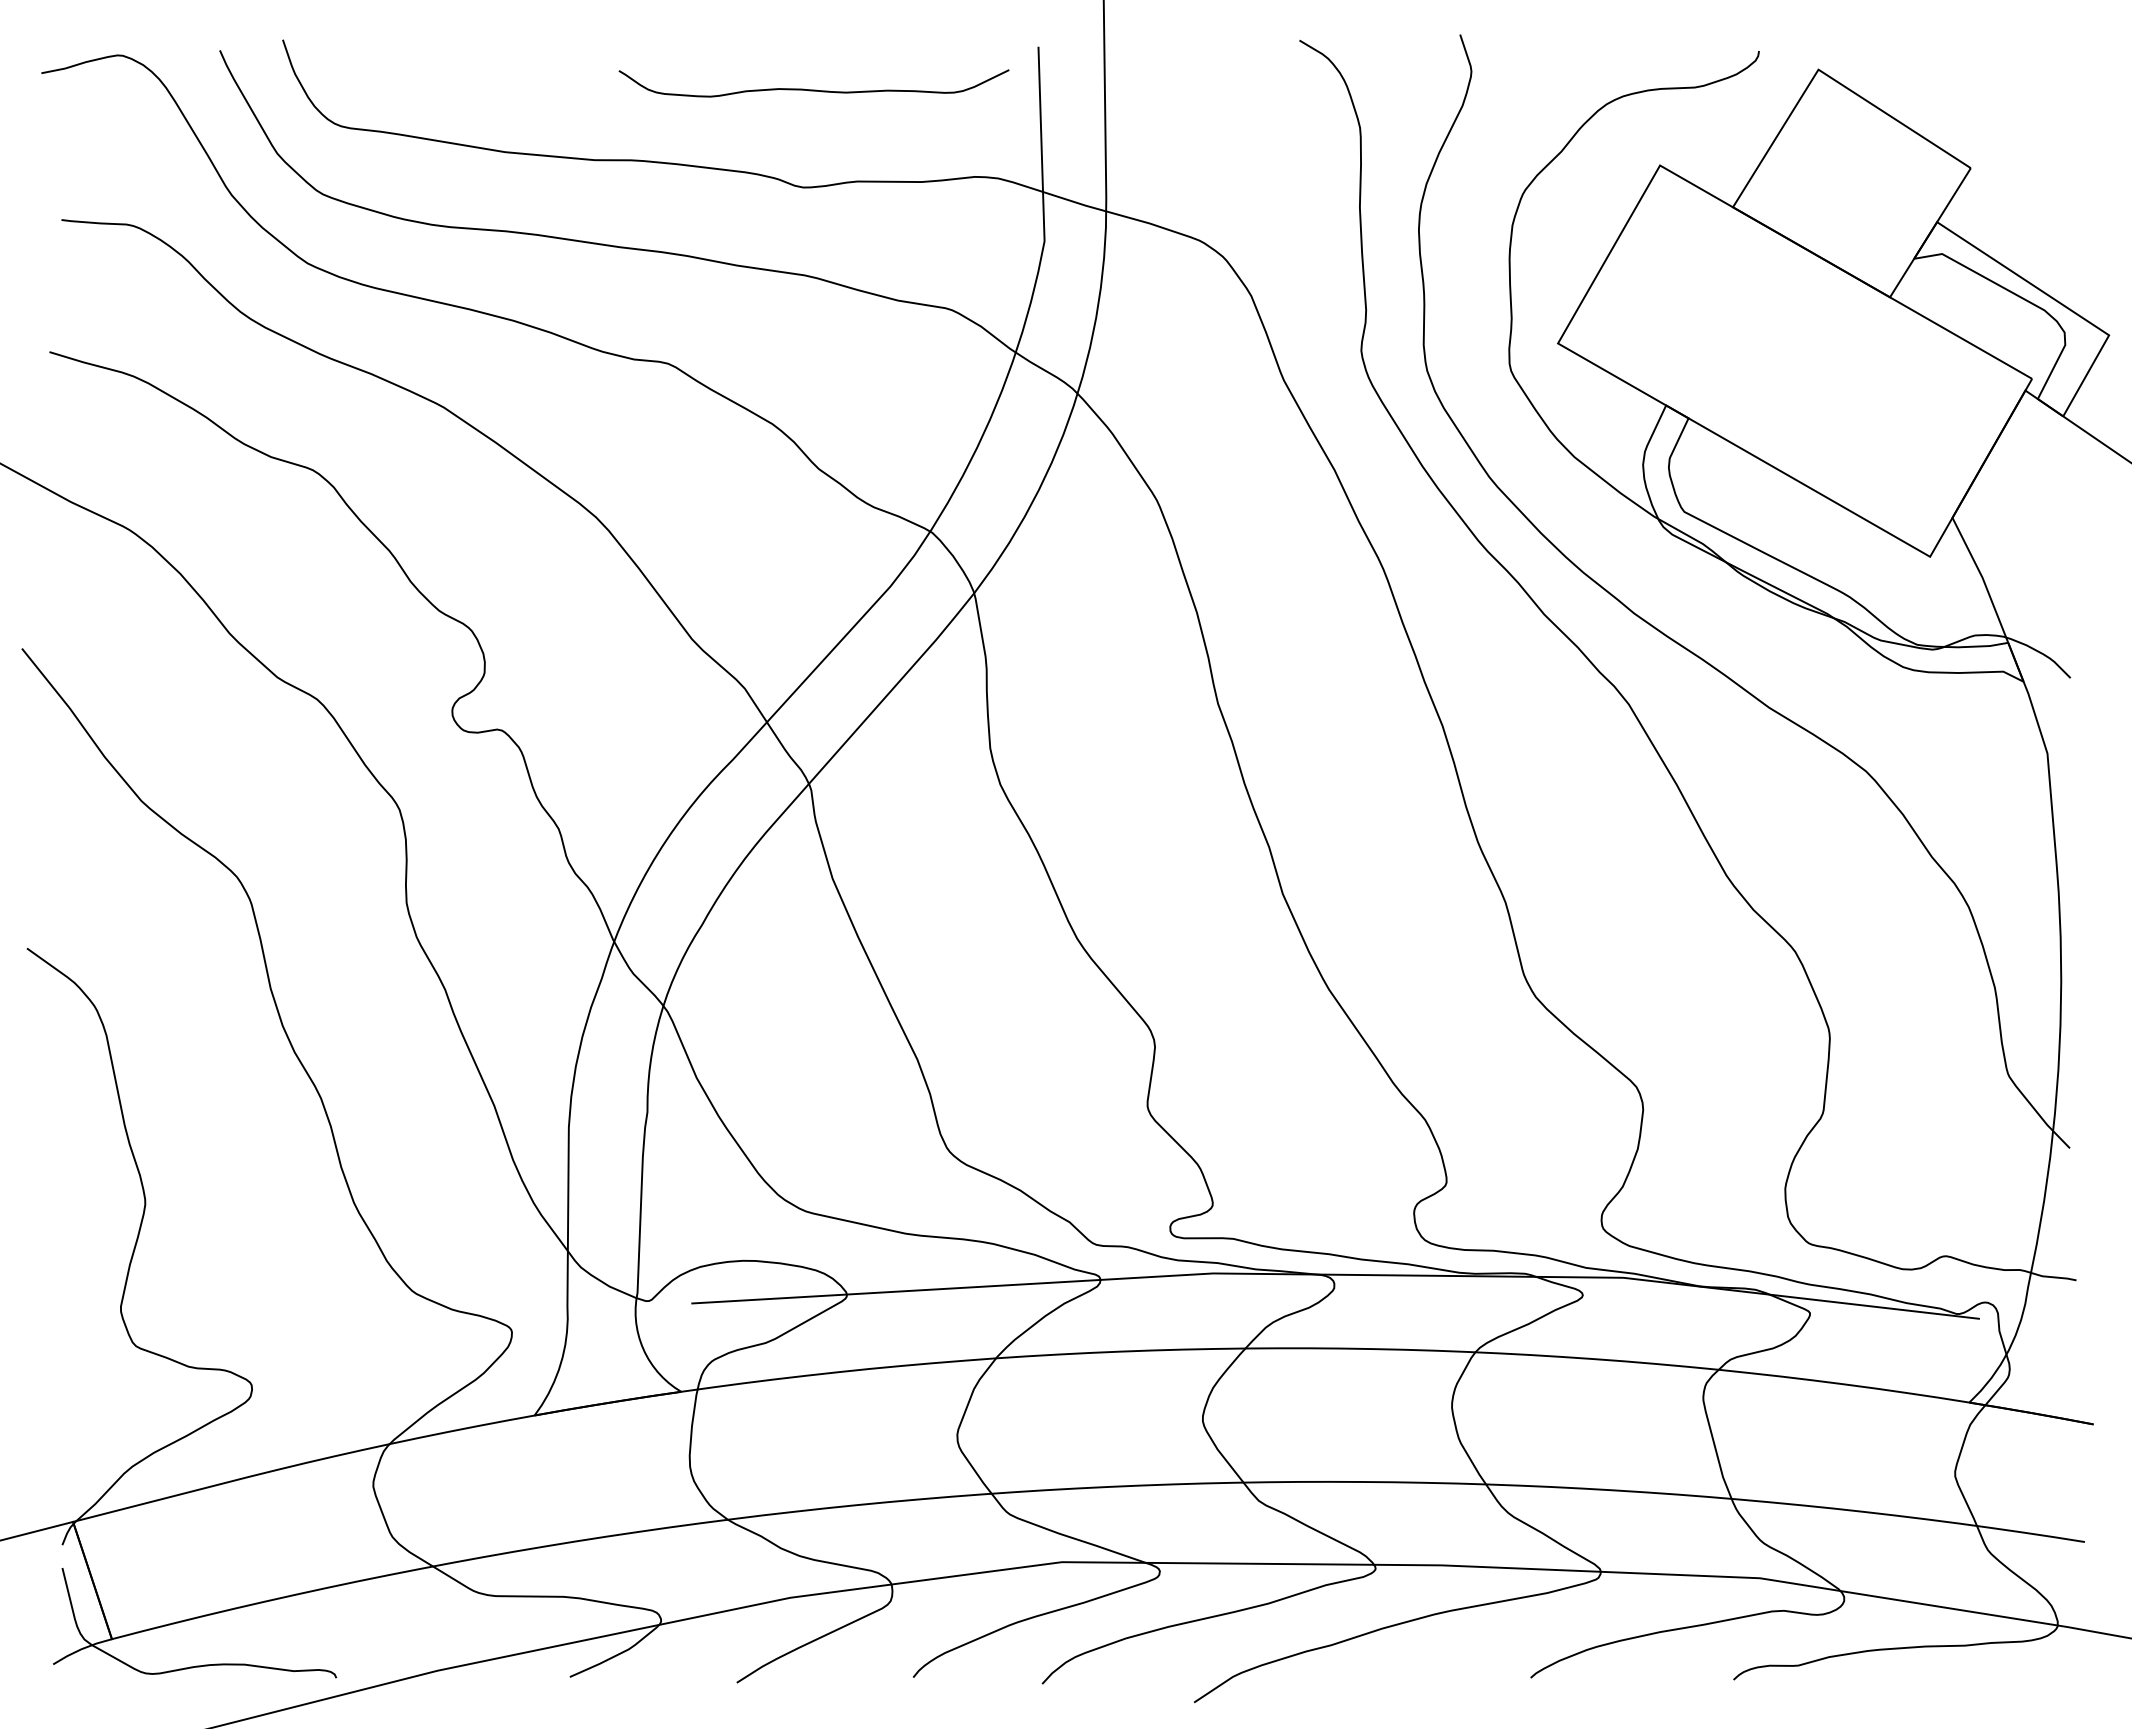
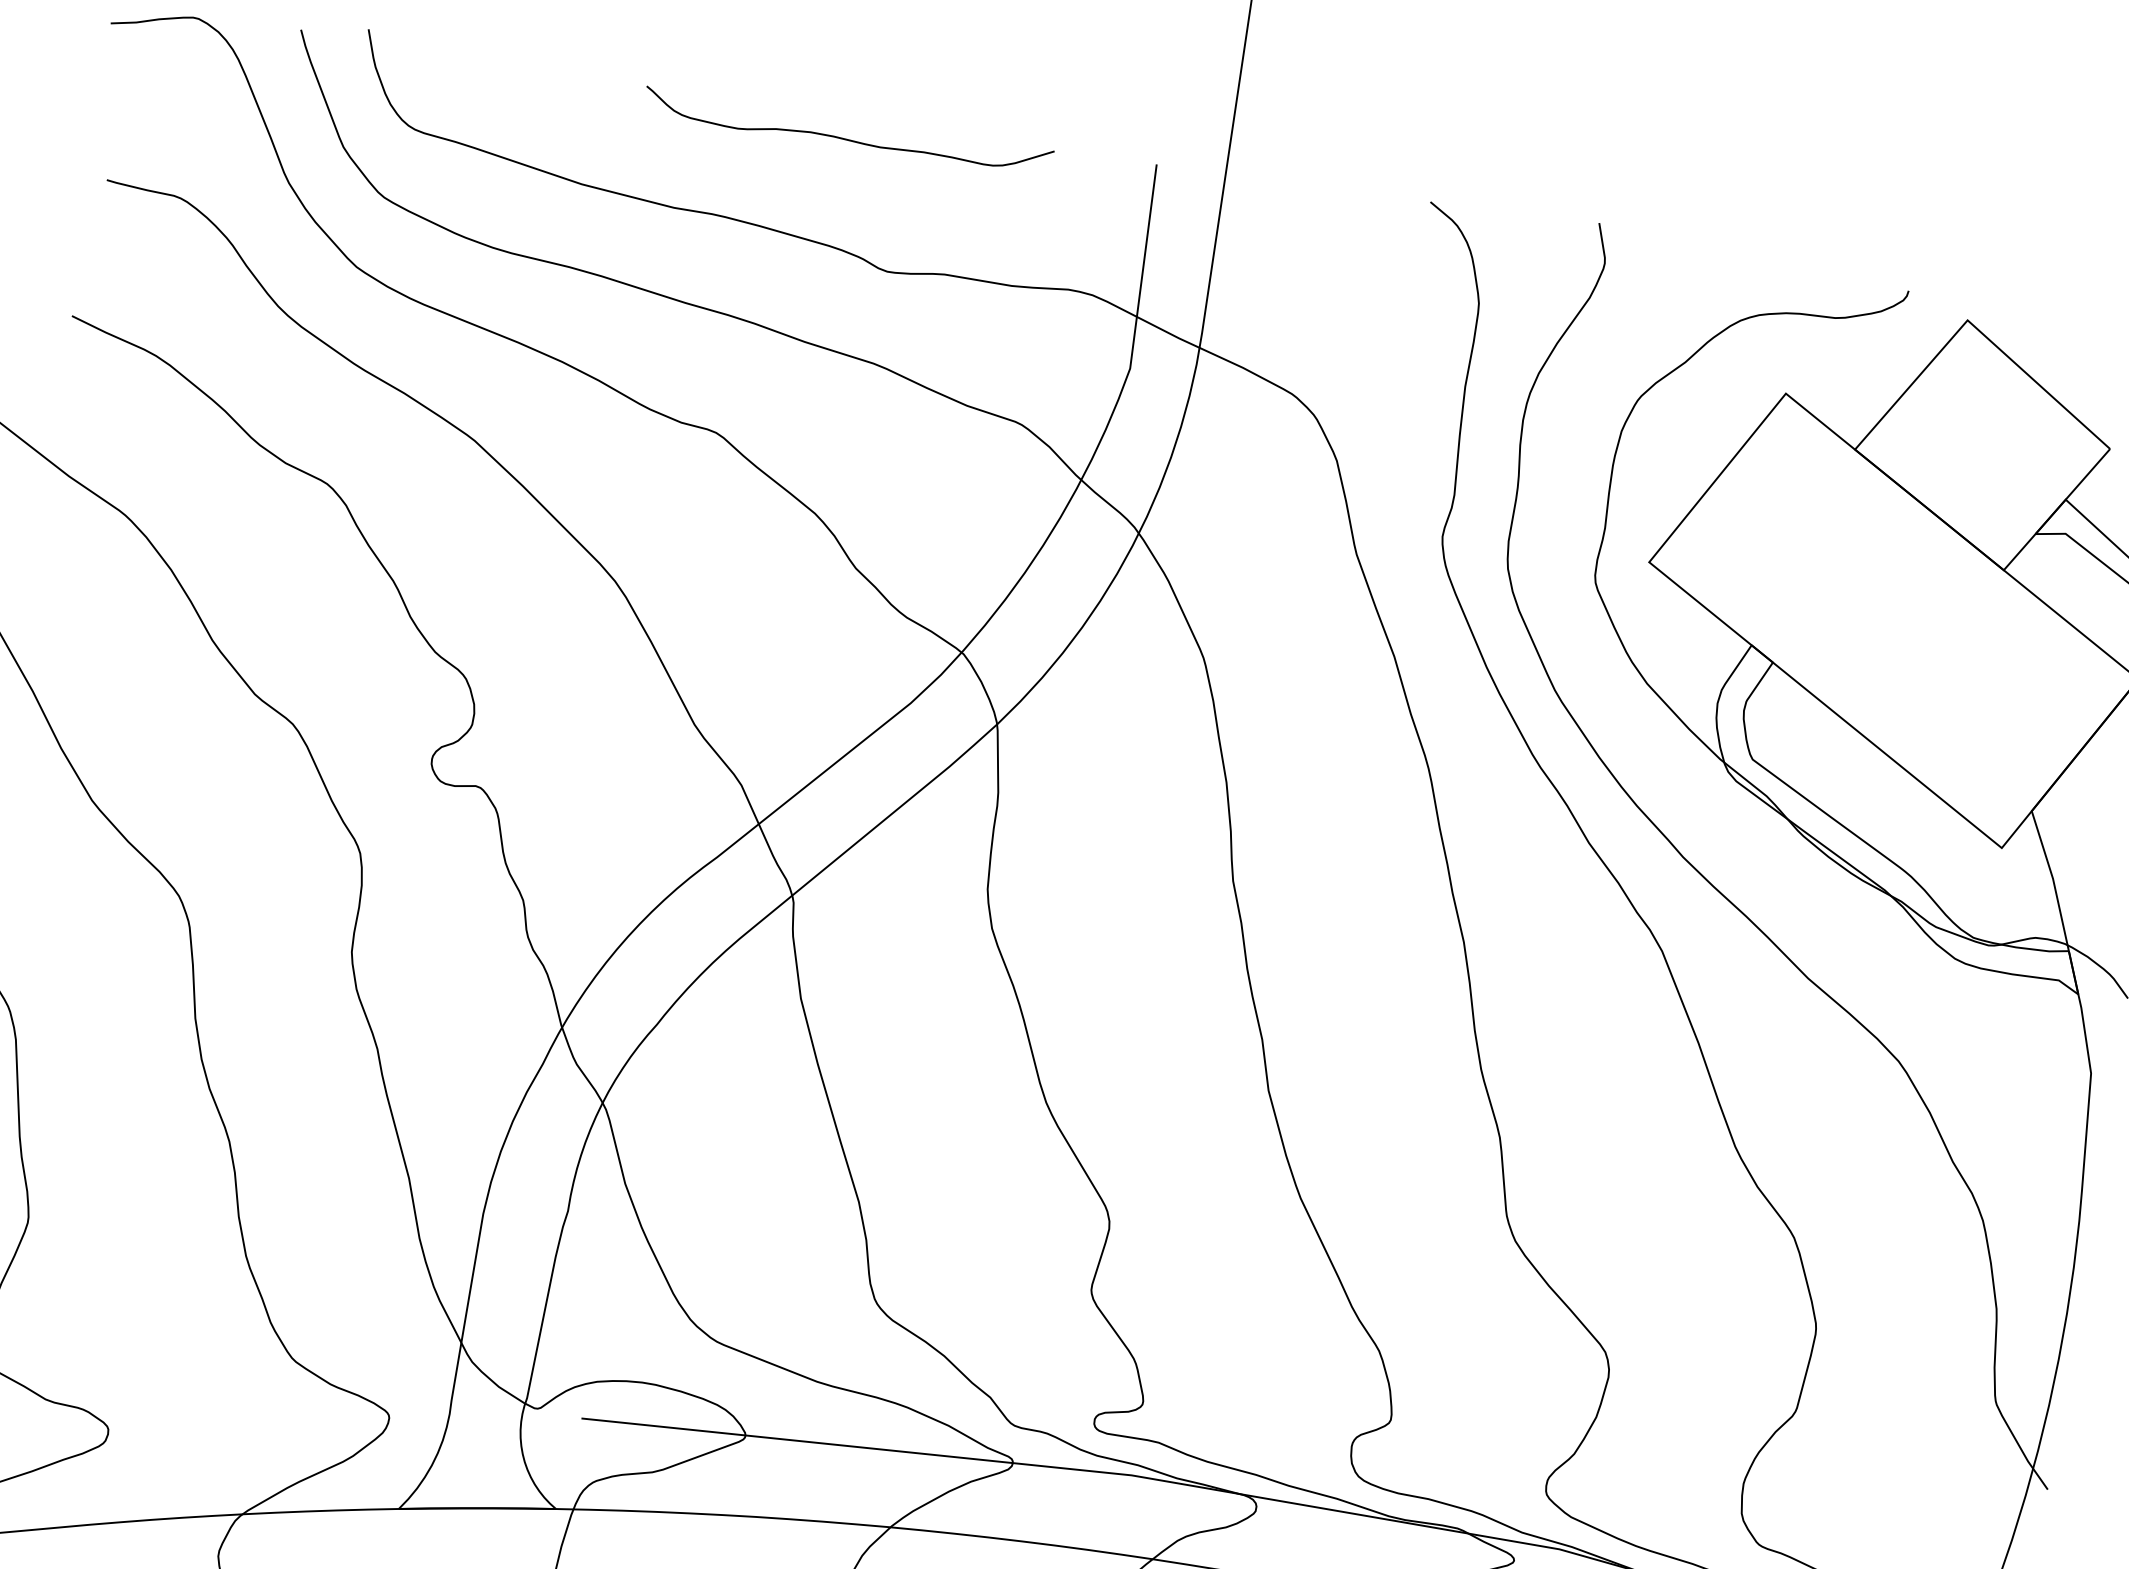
curve: (813, 89) -> (846, 138), moved

